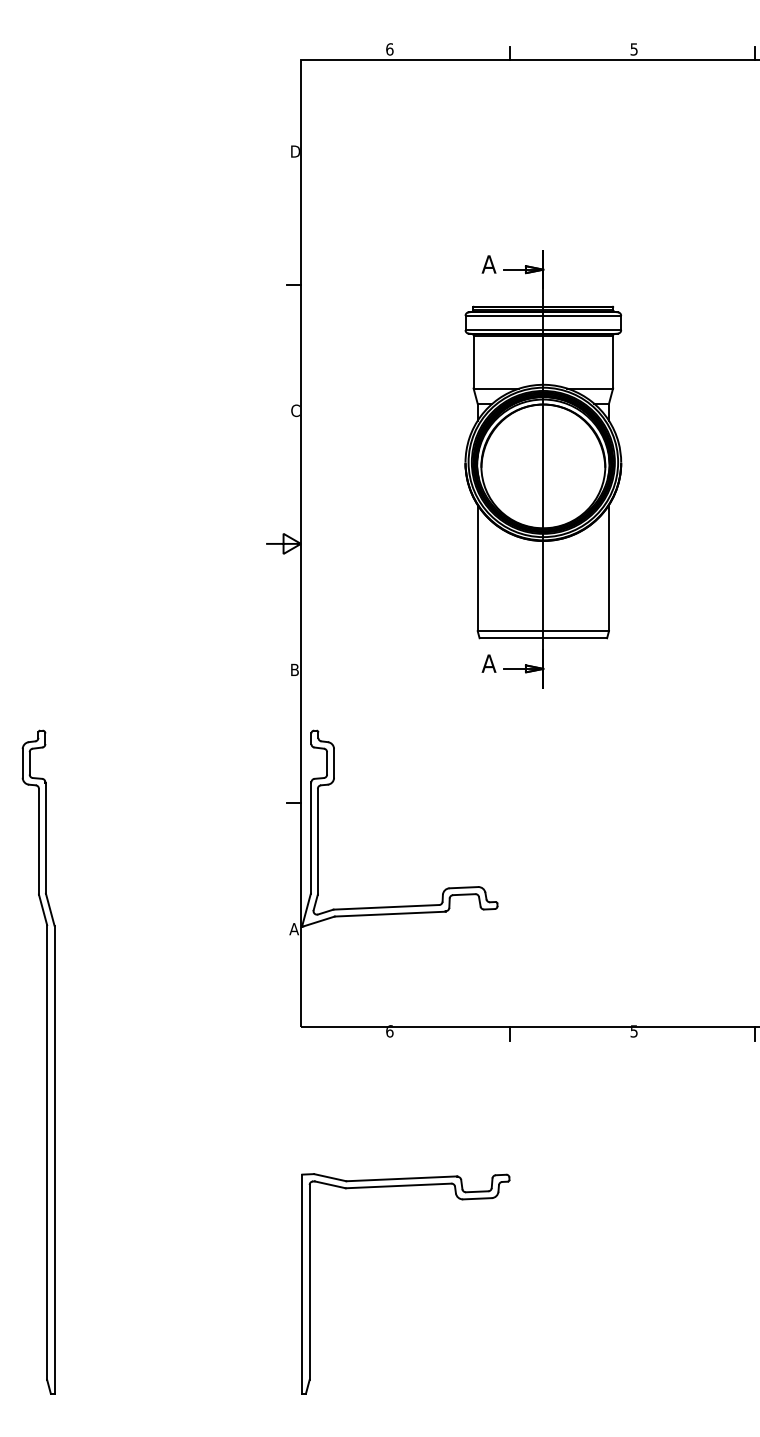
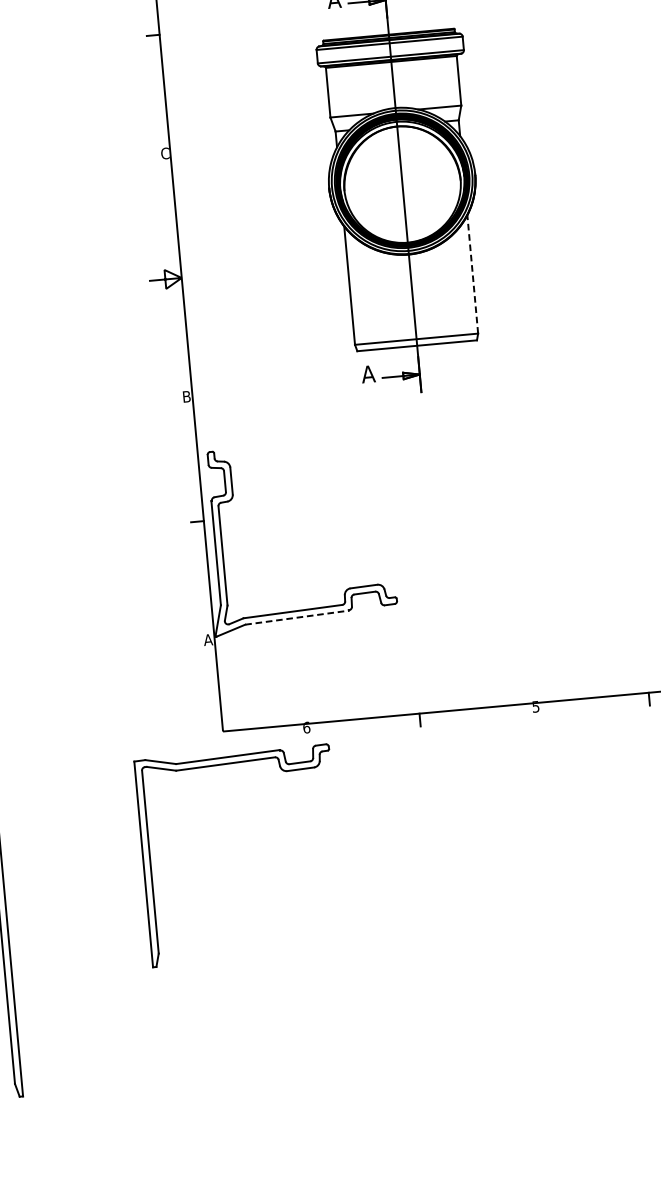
line: (608, 567) -> (472, 273), solid -> dashed
line: (390, 914) -> (297, 618), solid -> dashed
part: (310, 1283) -> (151, 863), moved

